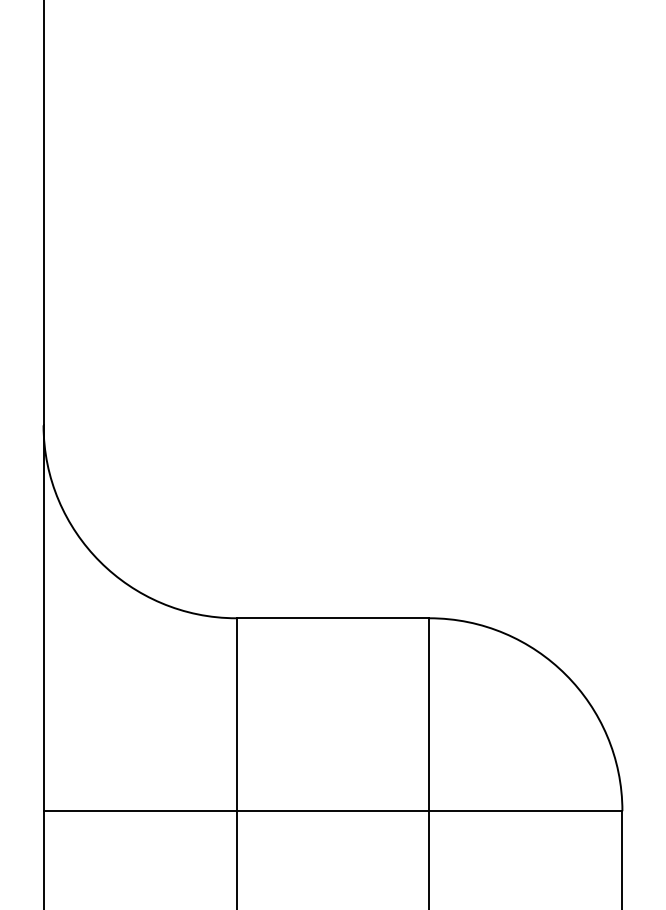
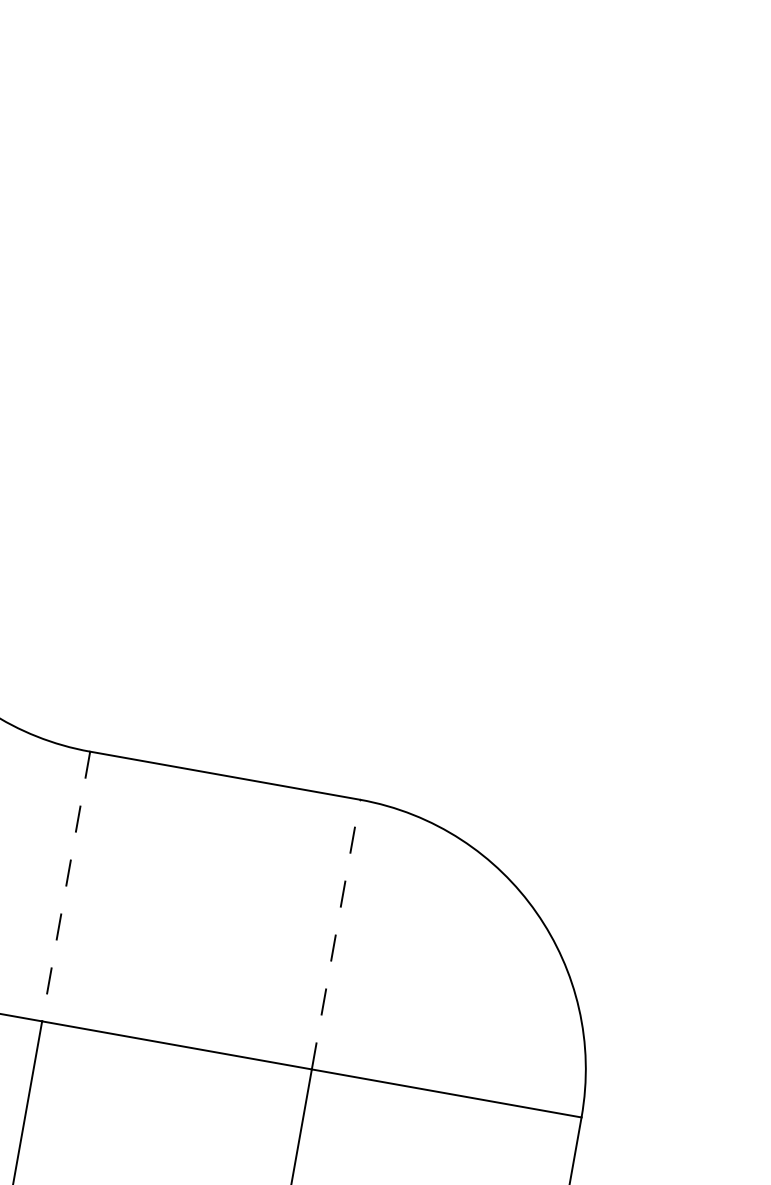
line: (429, 714) -> (335, 934), solid -> dashed
line: (236, 715) -> (65, 887), solid -> dashed

